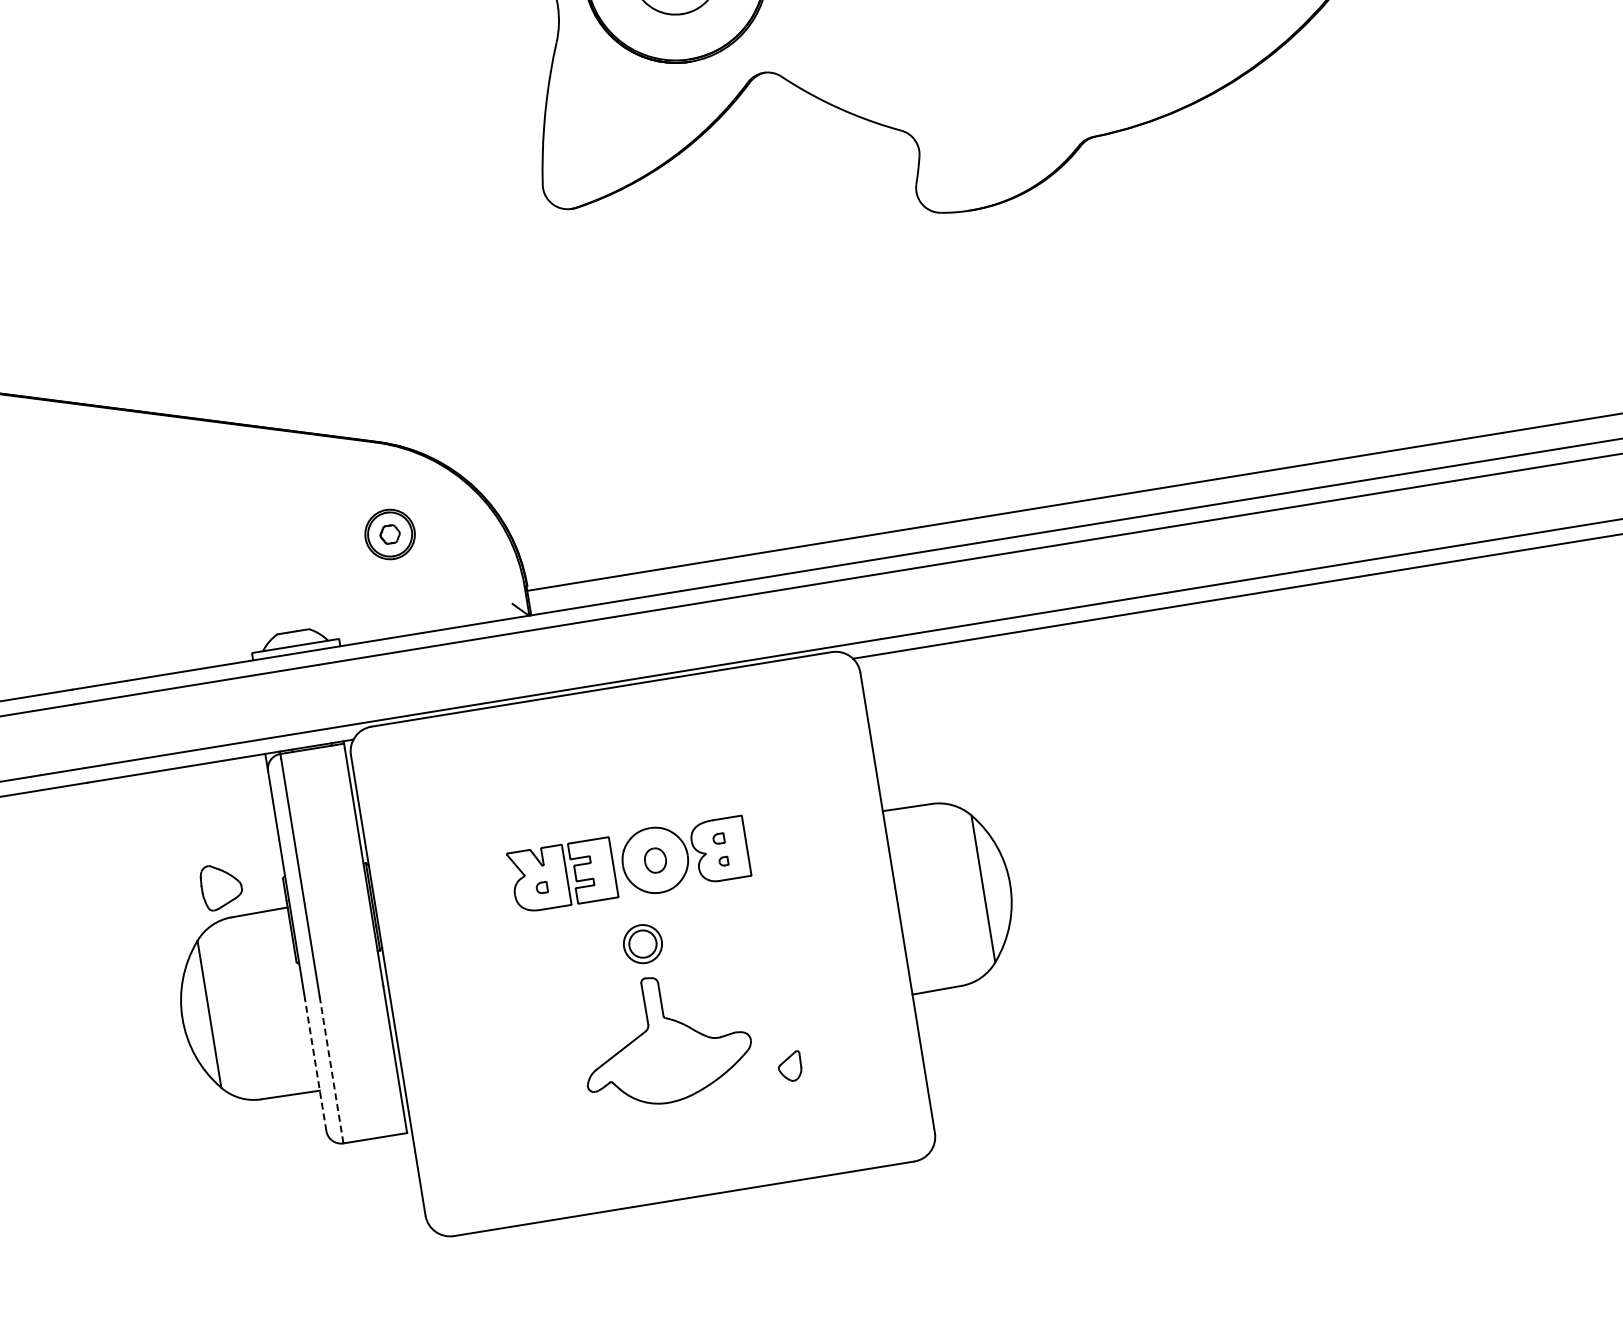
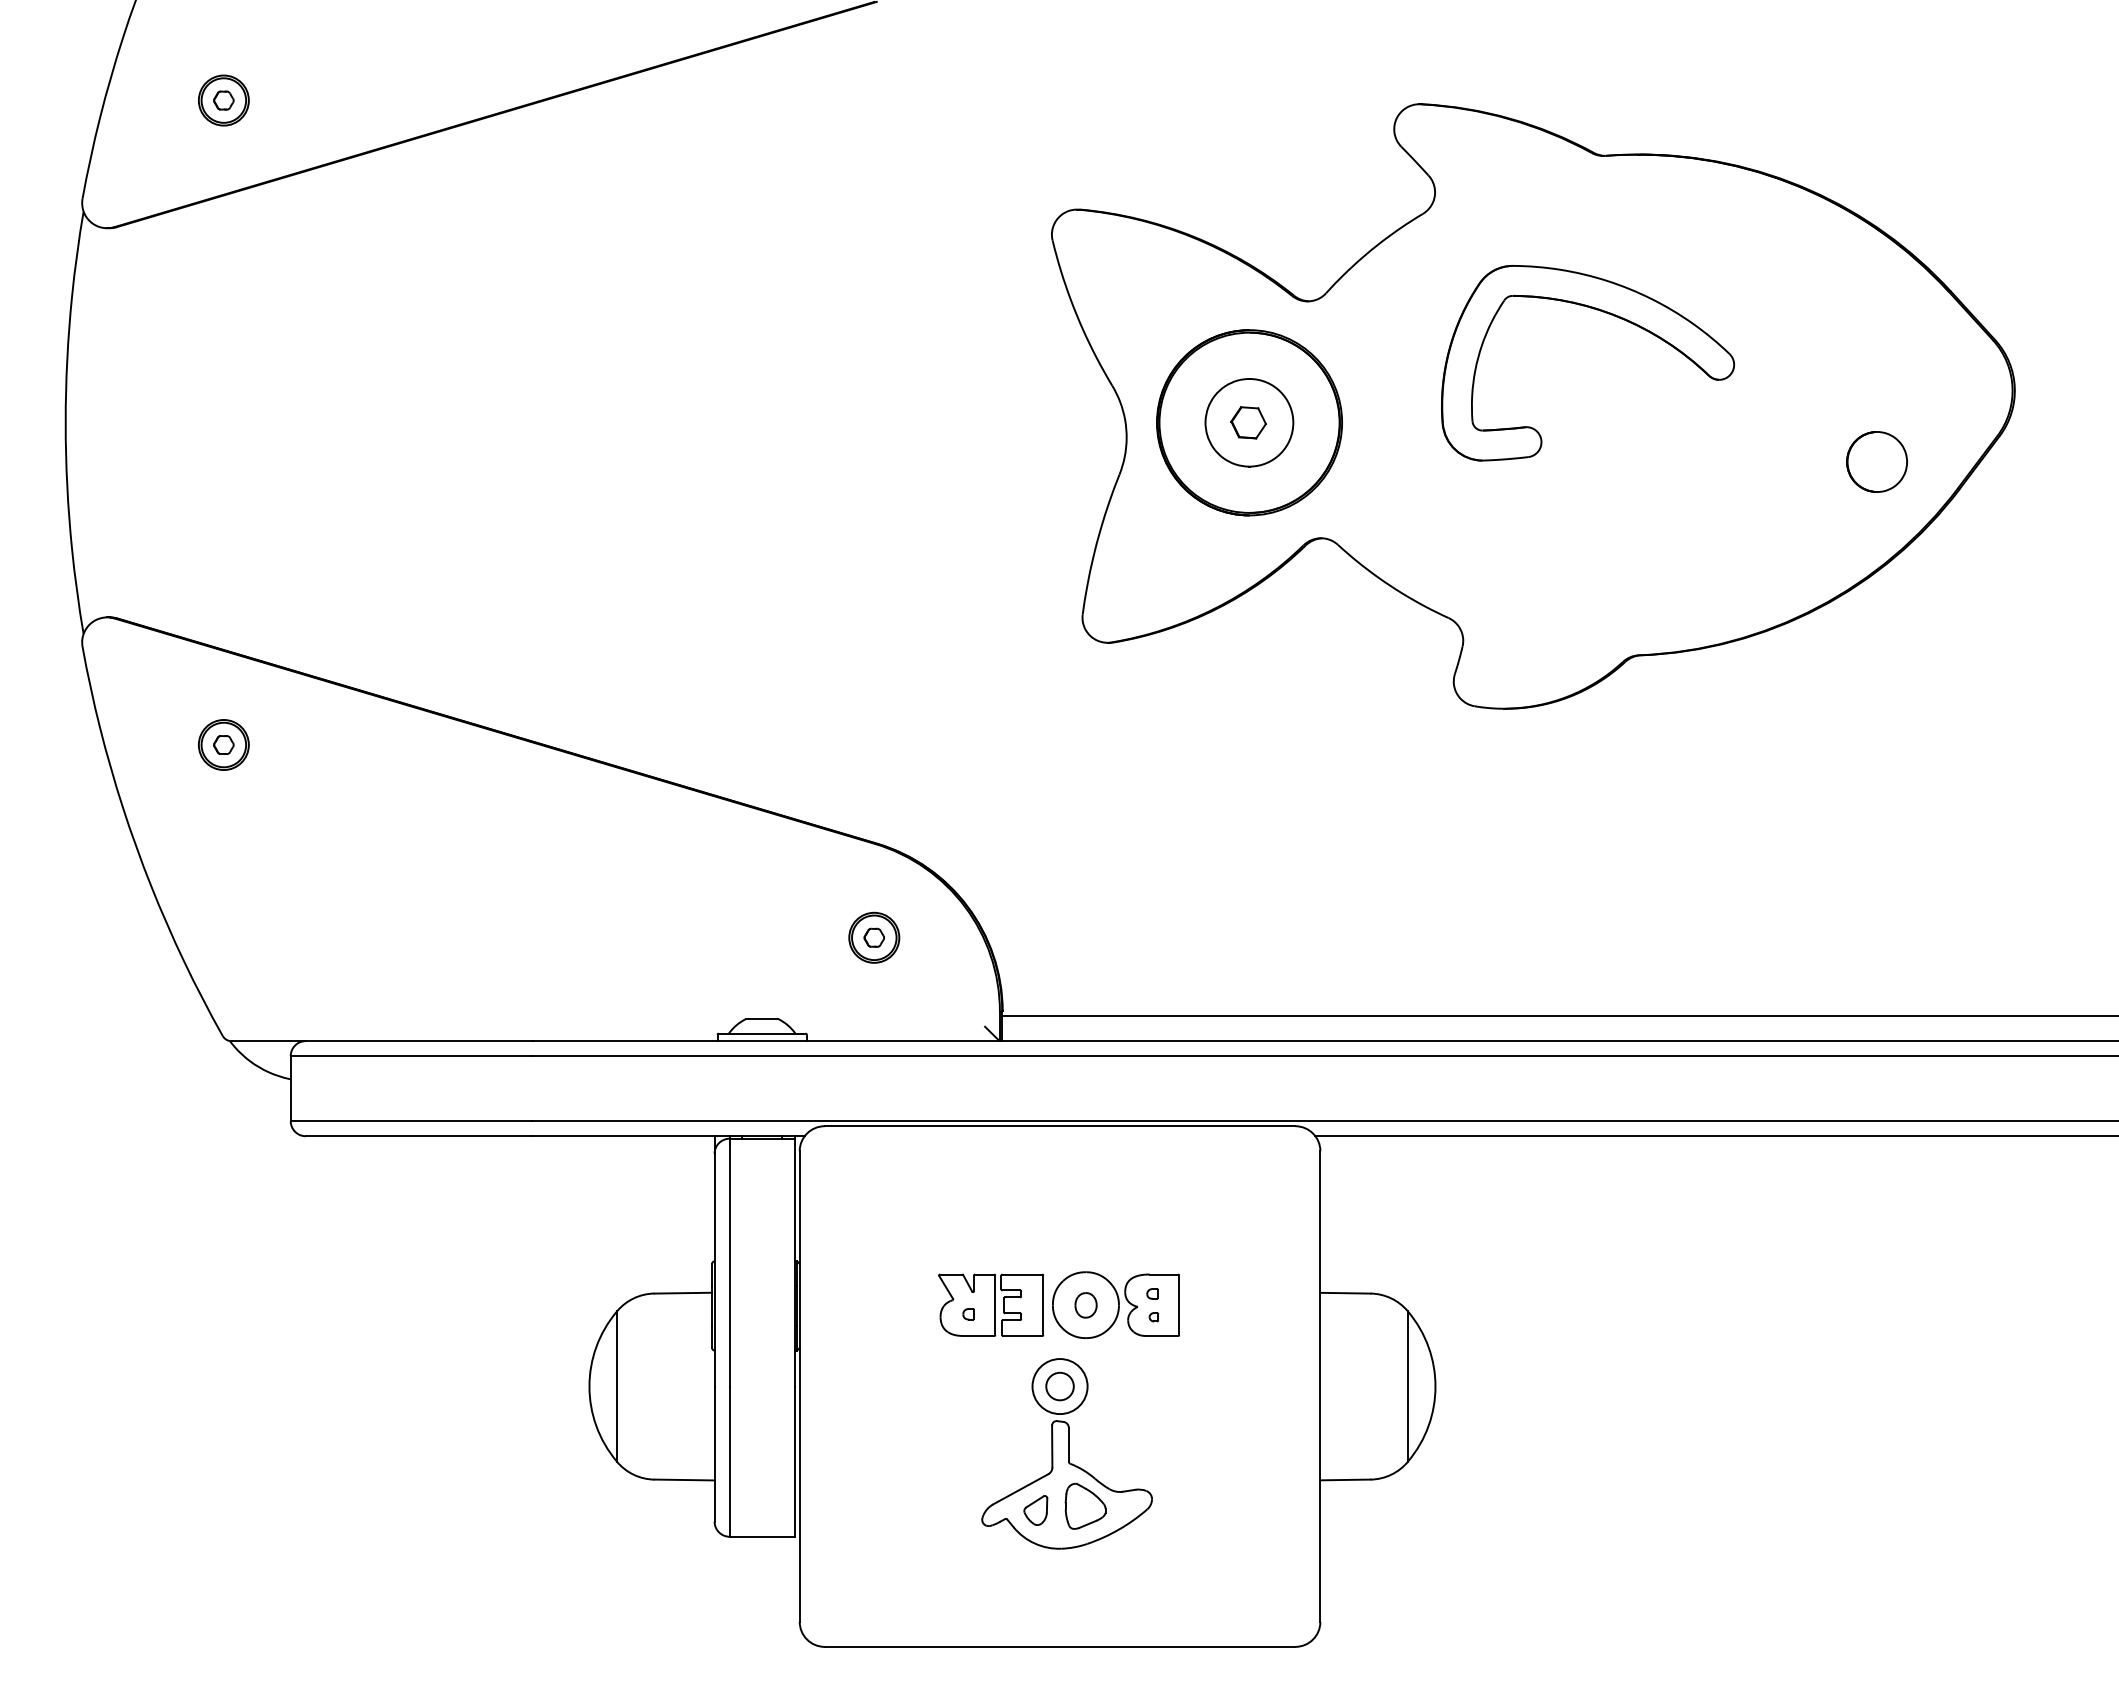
part: (221, 885) -> (1085, 1505), moved
circle: (642, 944) -> (1059, 1386), size x1.43
line: (315, 1065) -> (714, 1454), dashed -> solid
part: (789, 1066) -> (1035, 1510), moved
line: (331, 1070) -> (729, 1462), dashed -> solid

